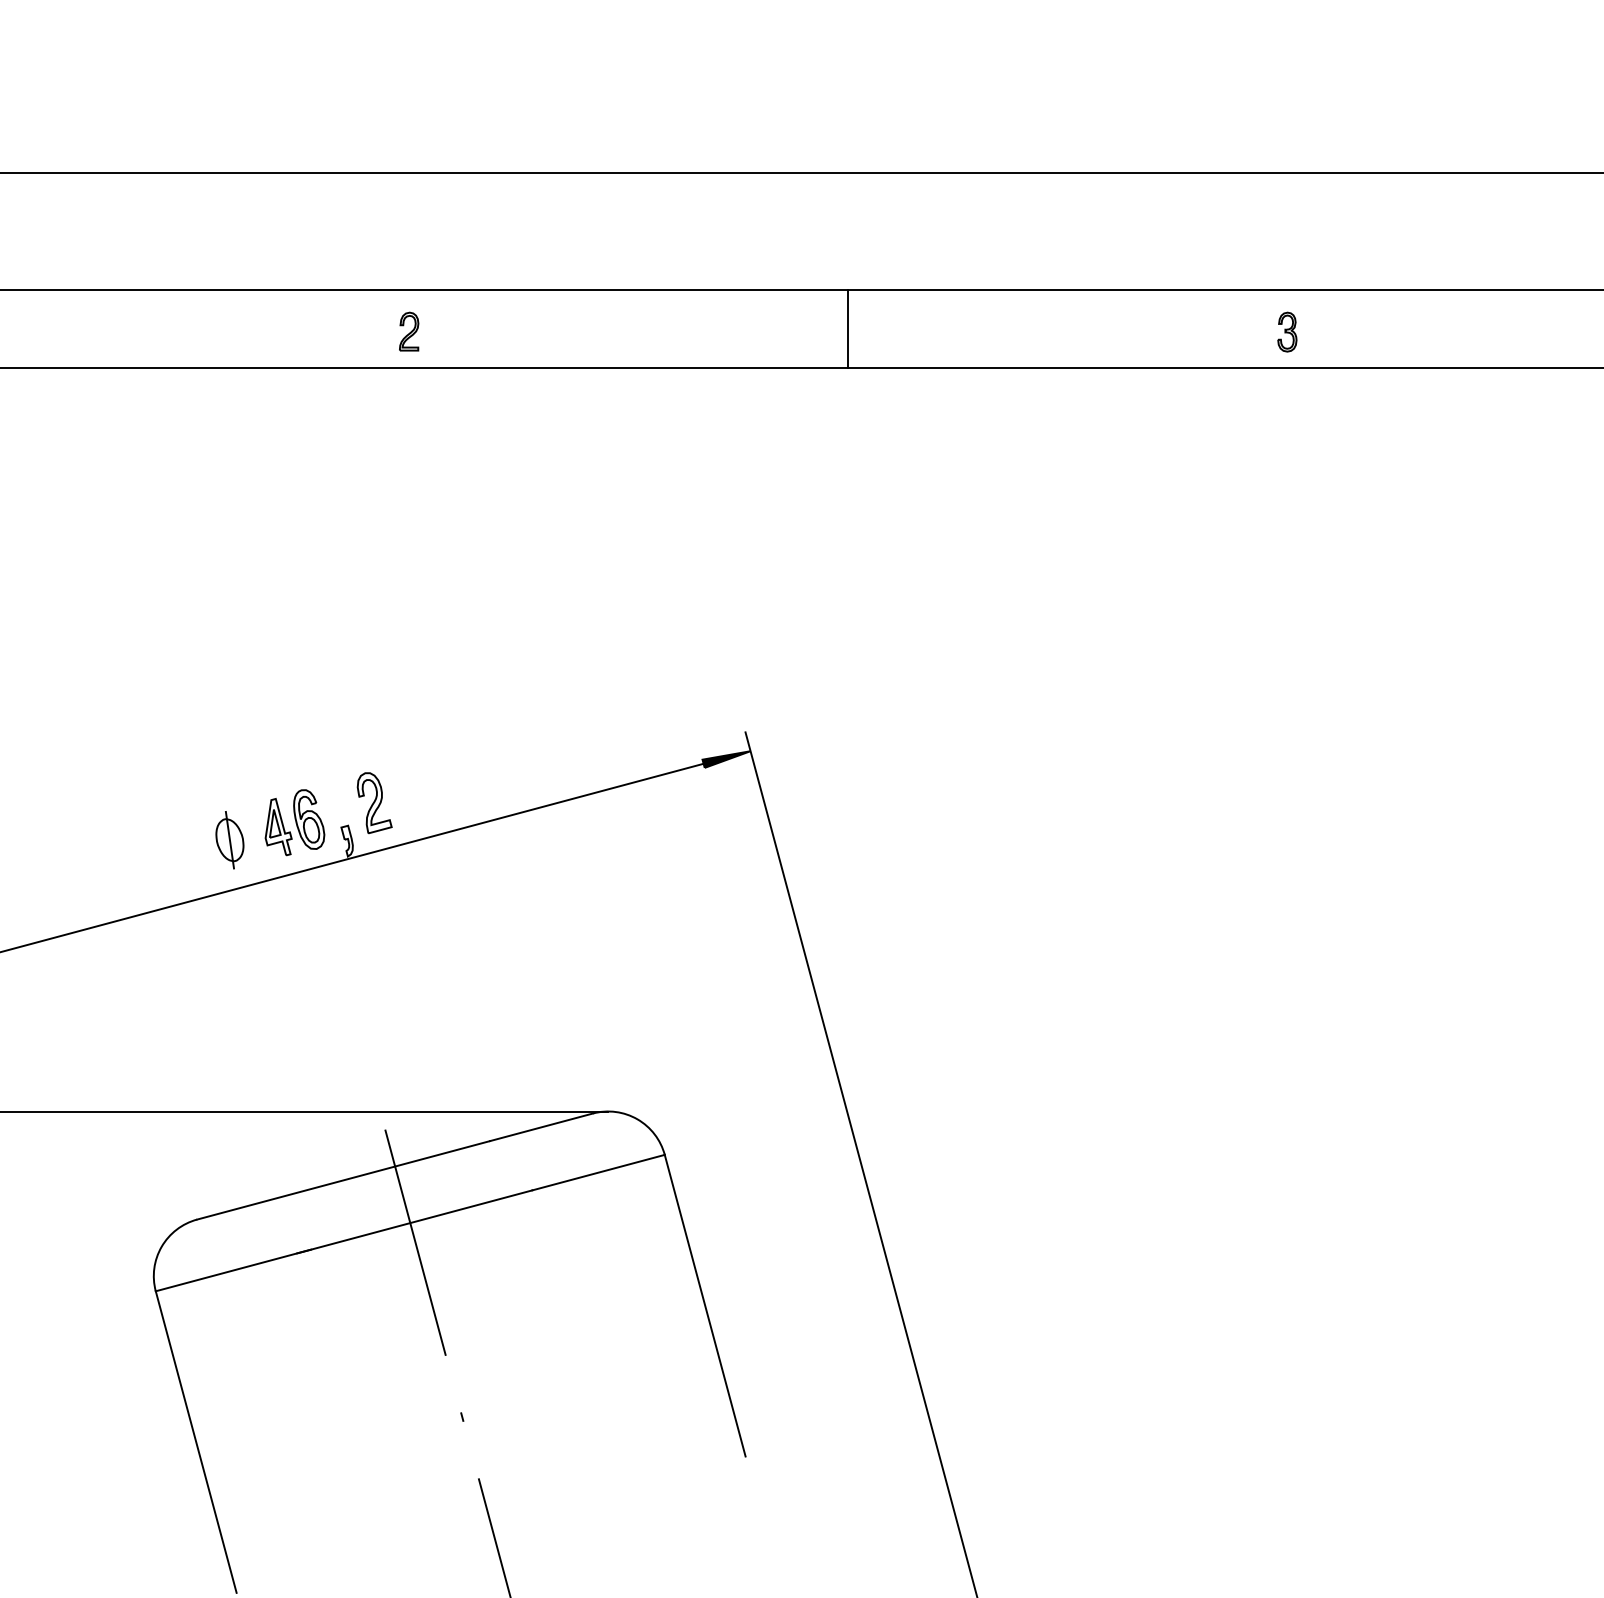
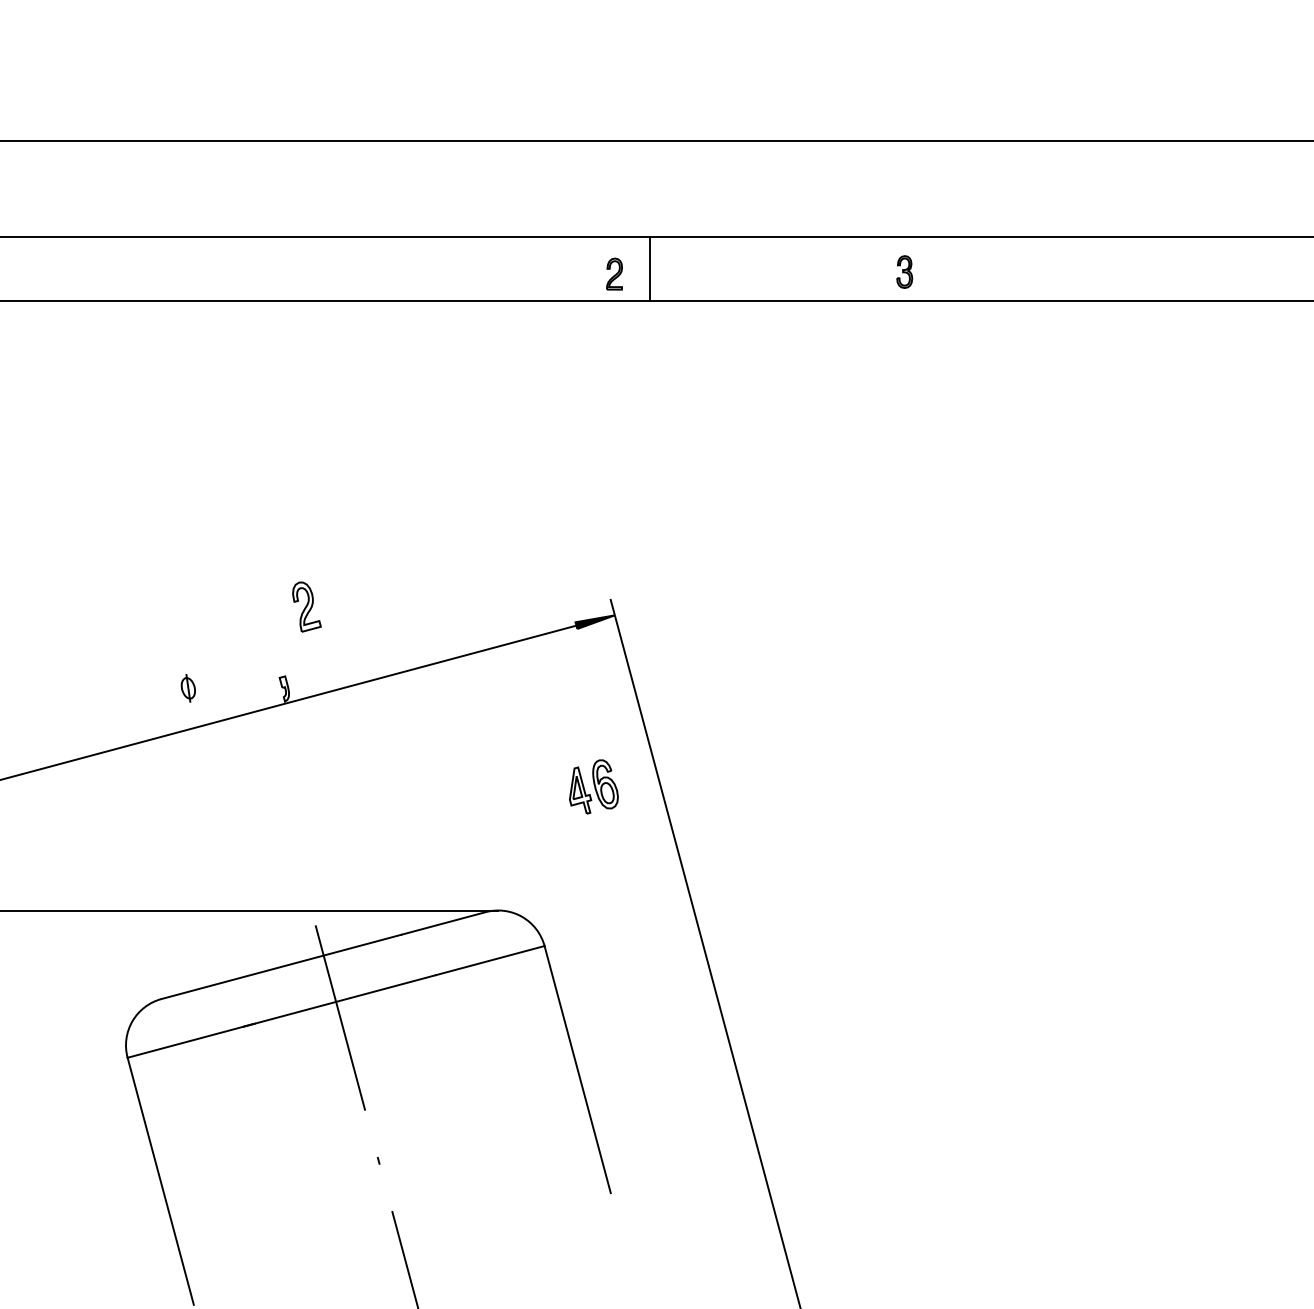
line: (848, 328) -> (650, 269), moved
part: (409, 331) -> (614, 273), moved
part: (1287, 331) -> (904, 271), moved
part: (374, 803) -> (306, 607), moved
part: (294, 822) -> (593, 786), moved
part: (229, 840) -> (188, 688), size x0.6

